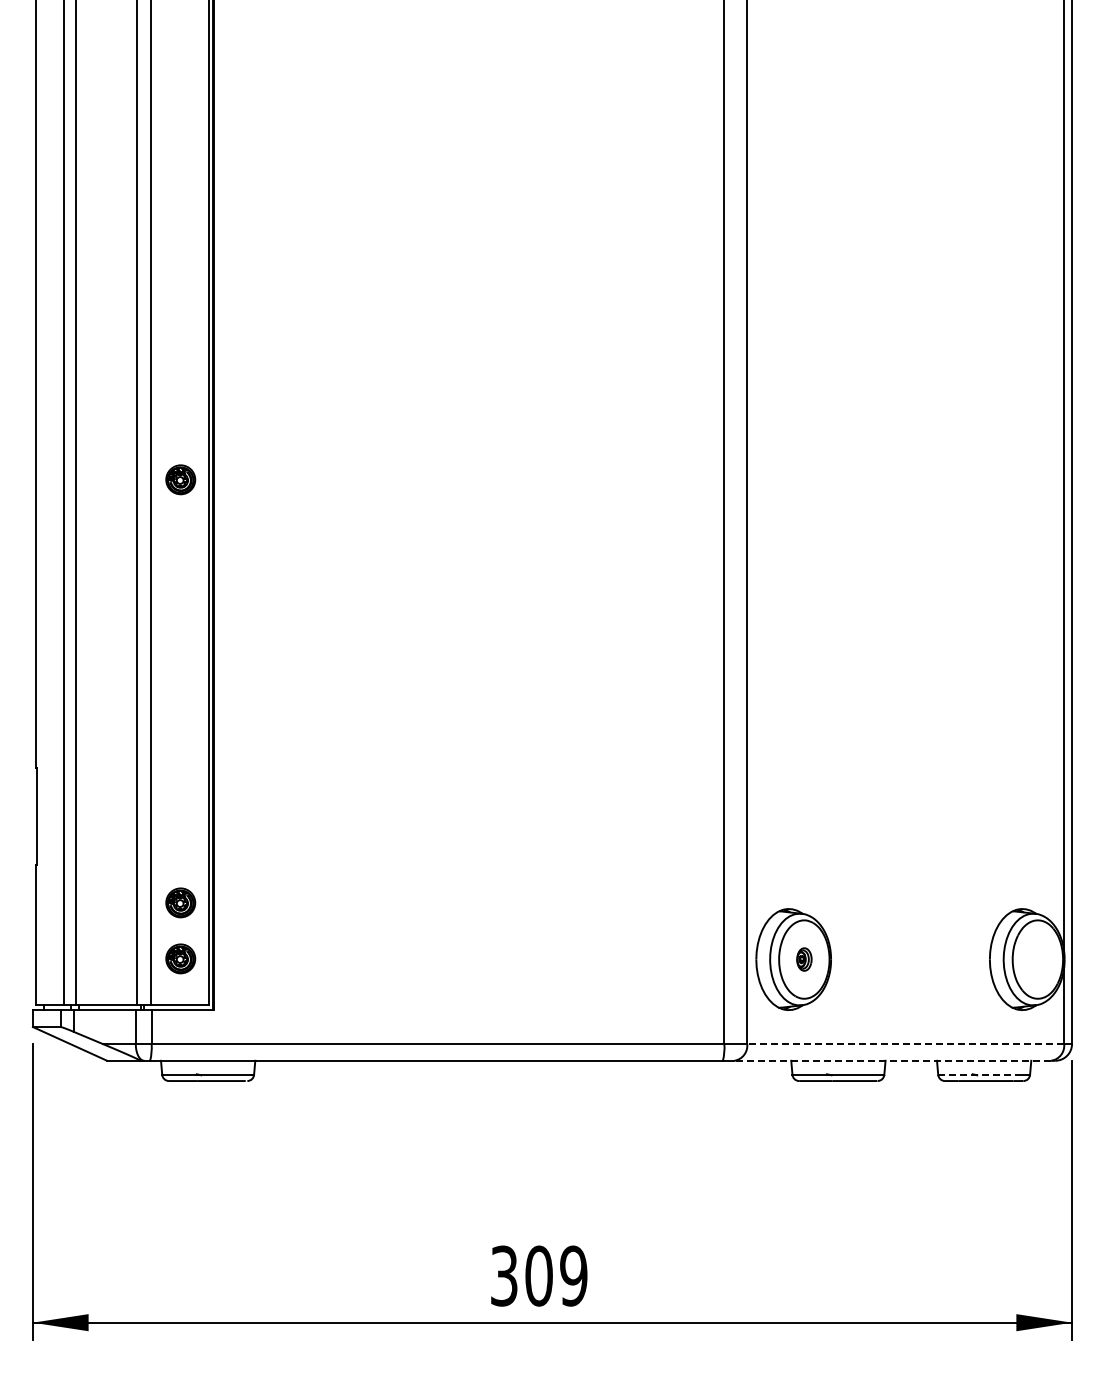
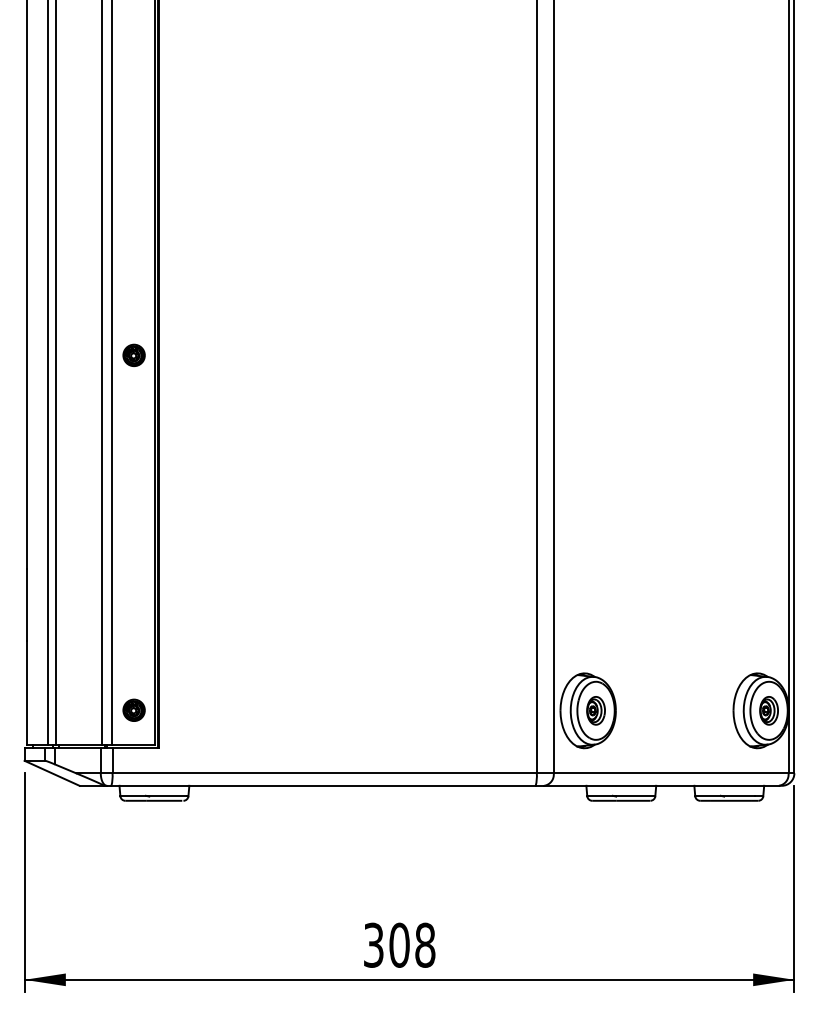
part: (180, 902) -> (133, 668), removed
part: (804, 959) -> (596, 710), size x1.67
part: (1037, 959) -> (768, 710), added
line: (905, 1043) -> (671, 773), dashed -> solid
line: (892, 1060) -> (661, 785), dashed -> solid
line: (978, 1074) -> (725, 795), dashed -> solid
text: (573, 1275) -> (425, 944), 309 -> 308

